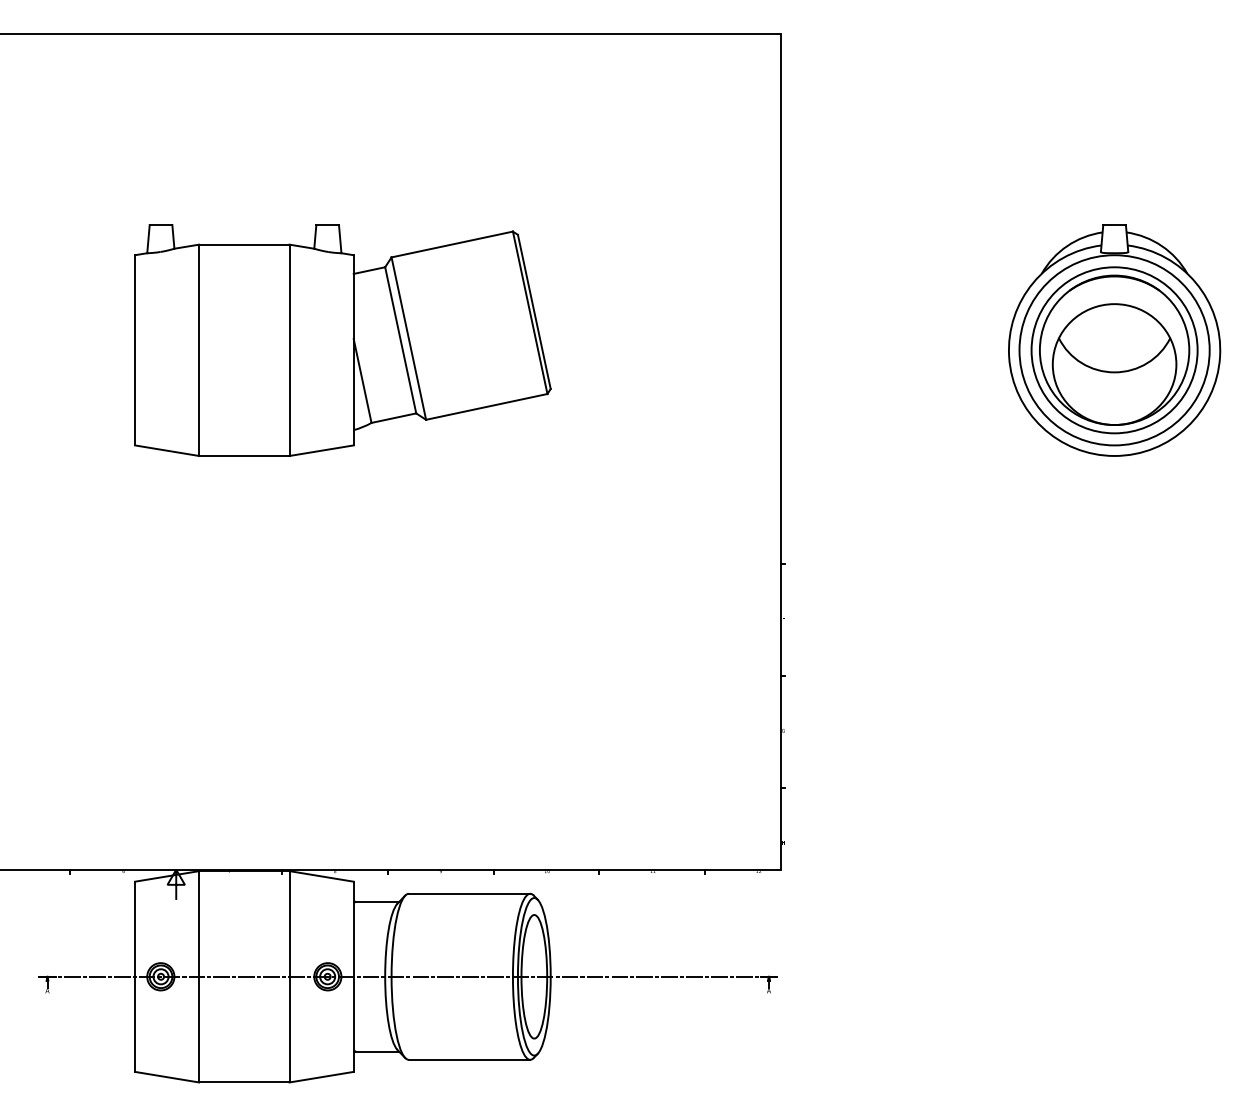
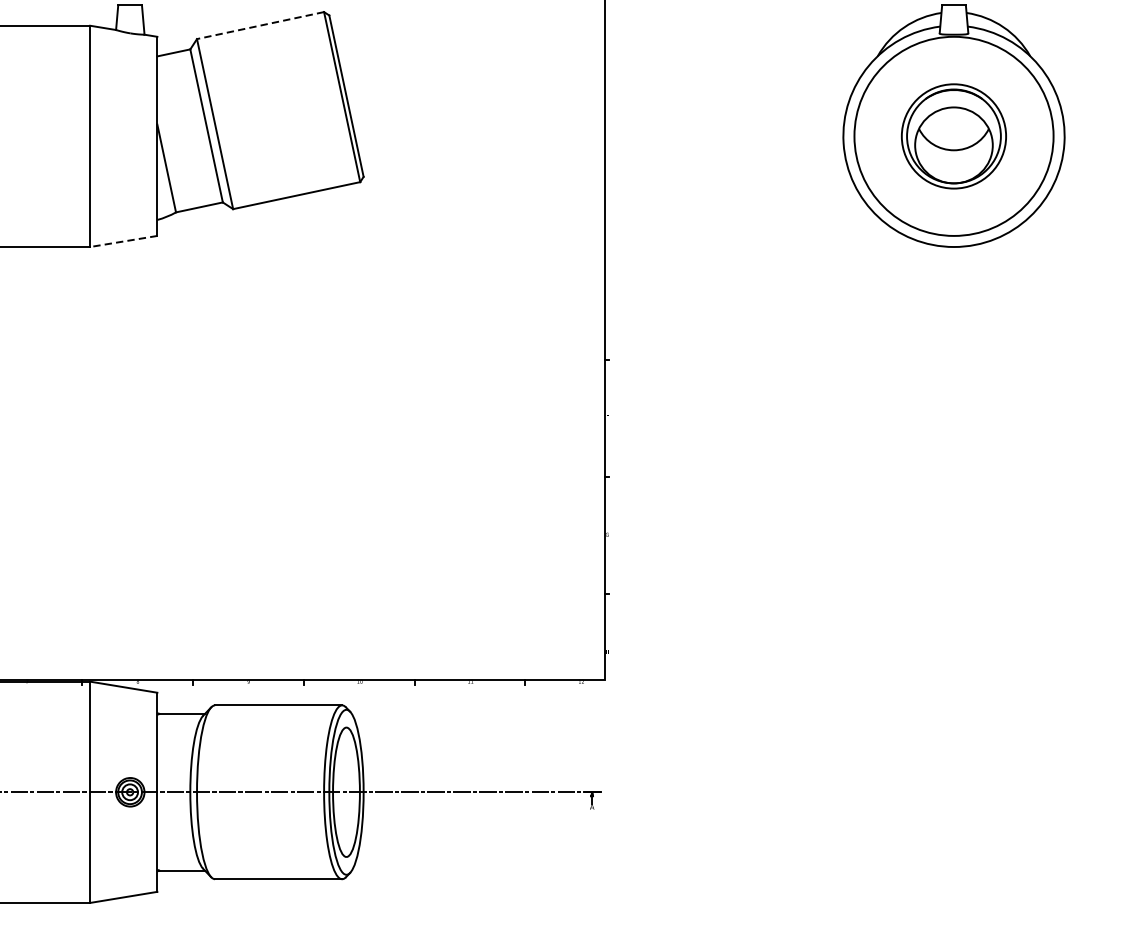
line: (451, 244) -> (259, 25), solid -> dashed
part: (1114, 350) -> (953, 136), size x0.6
line: (321, 450) -> (123, 241), solid -> dashed

